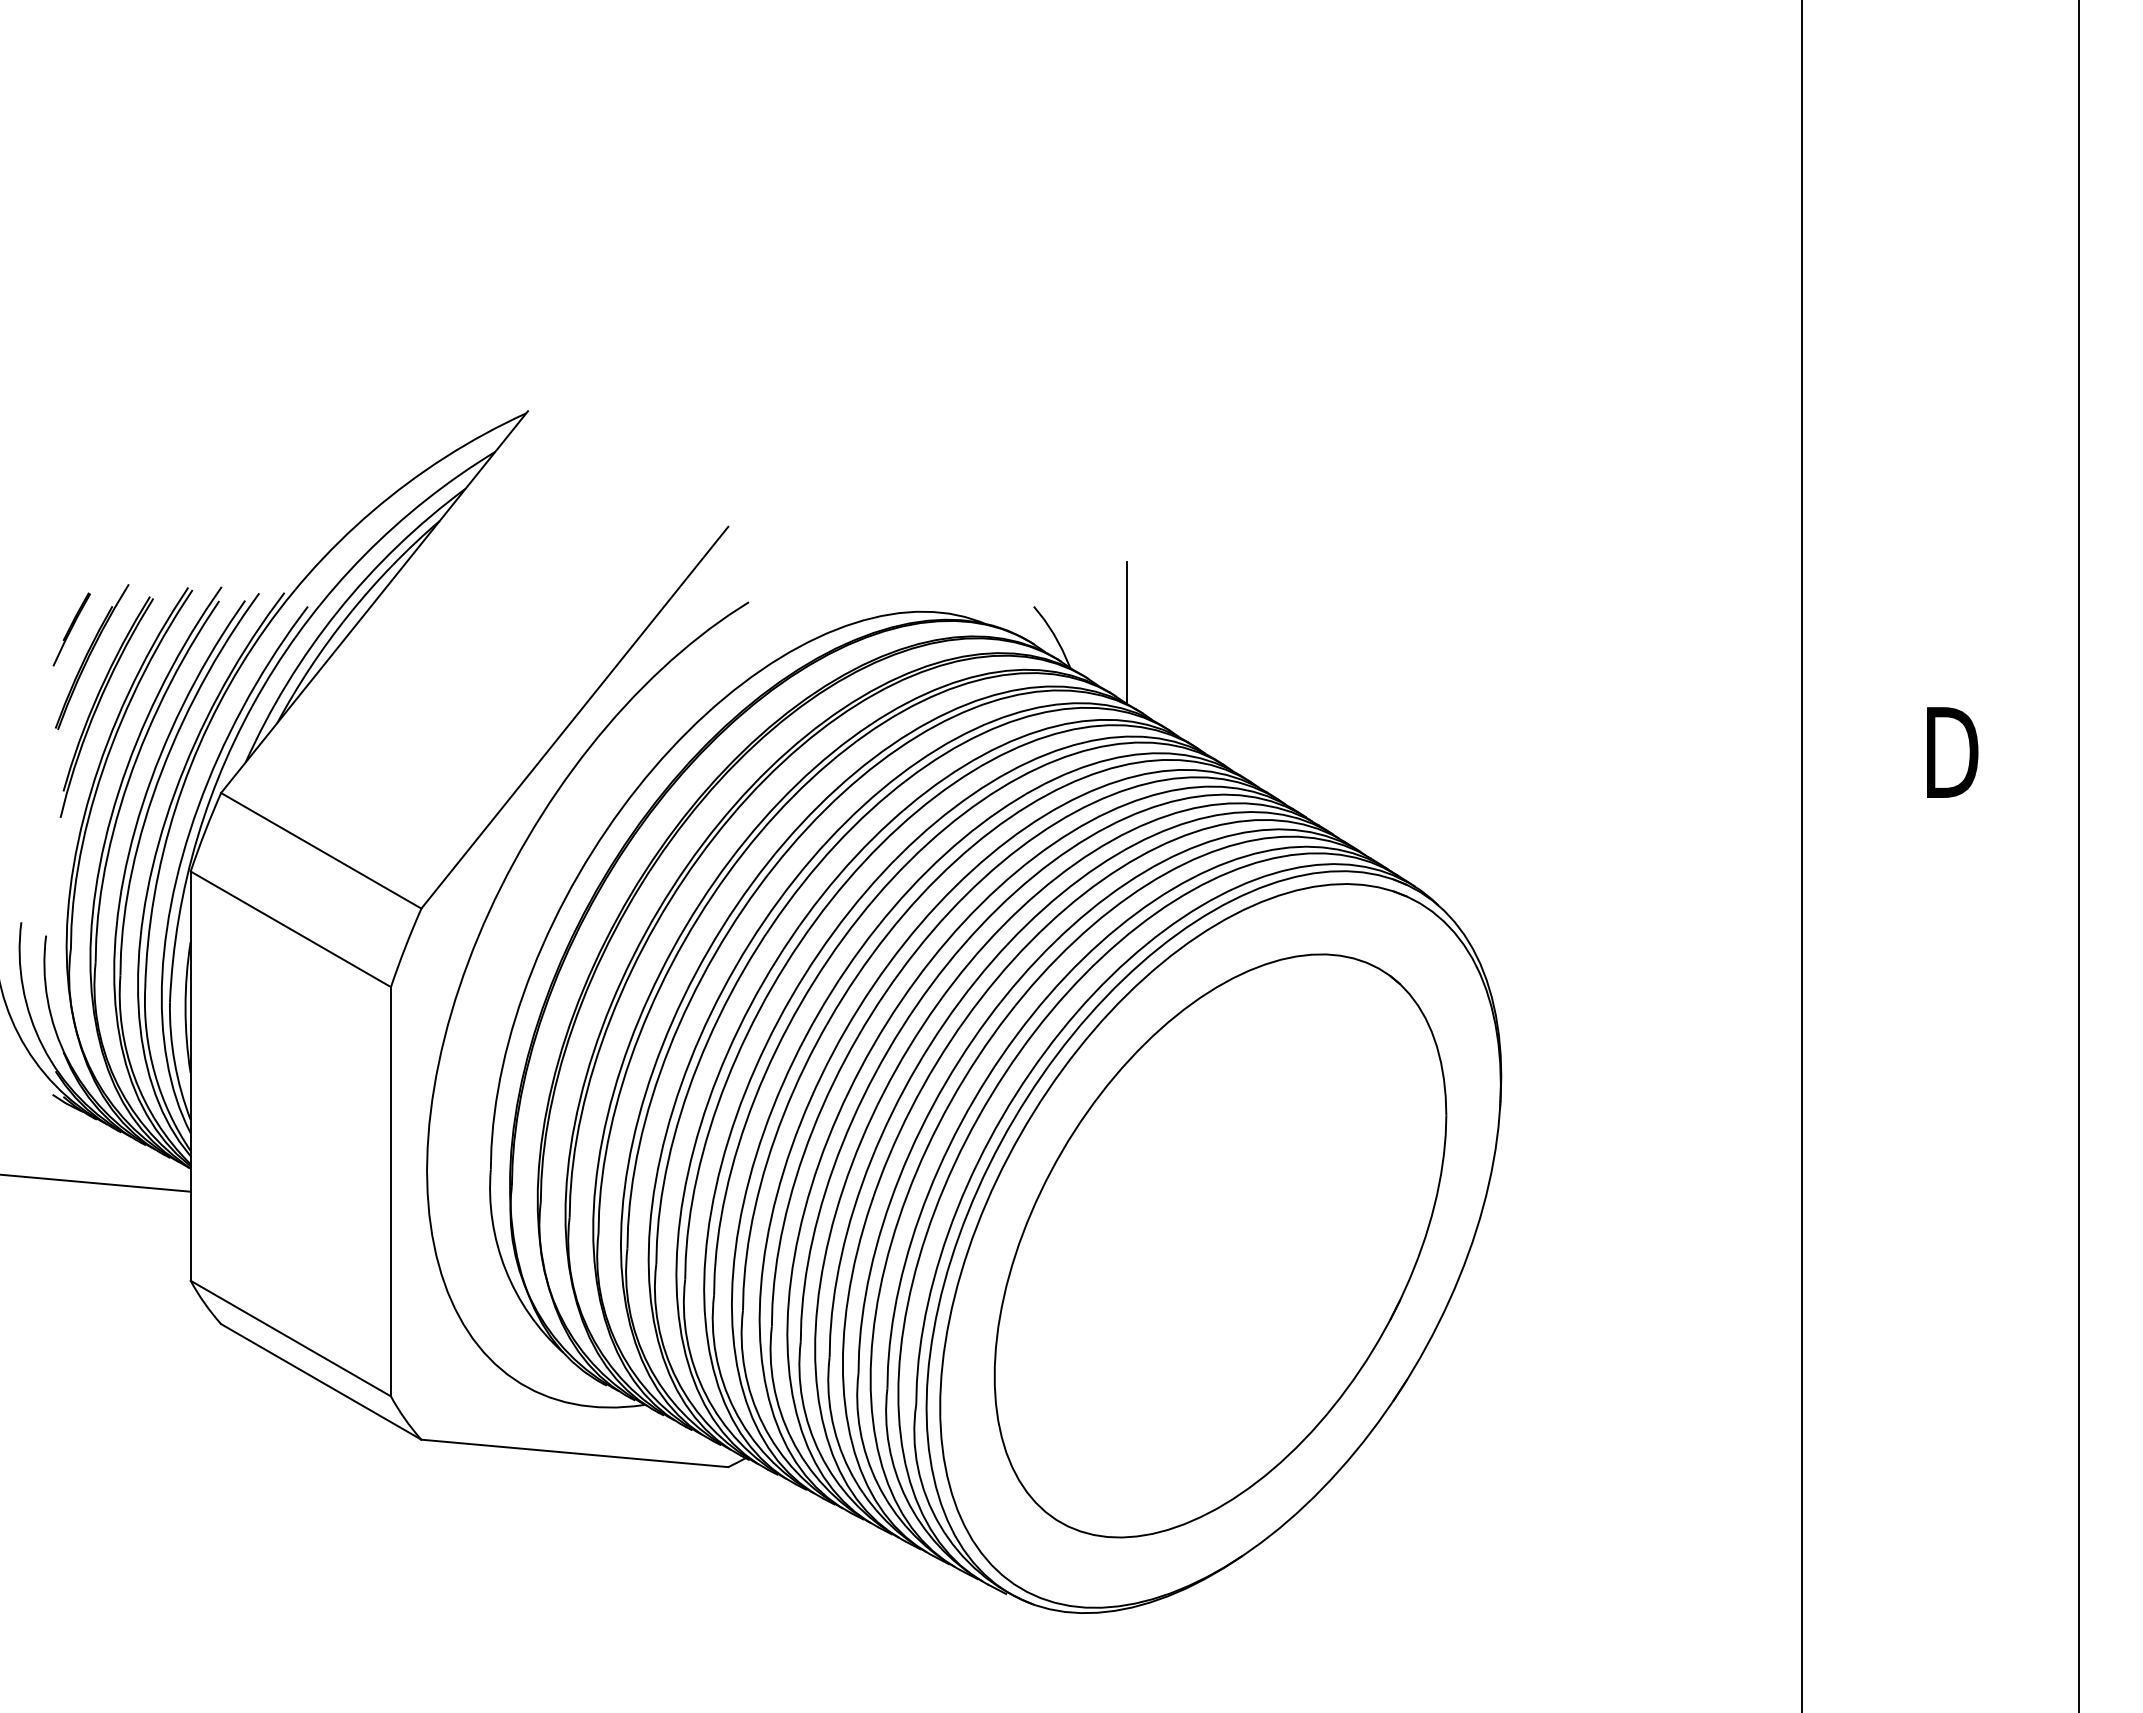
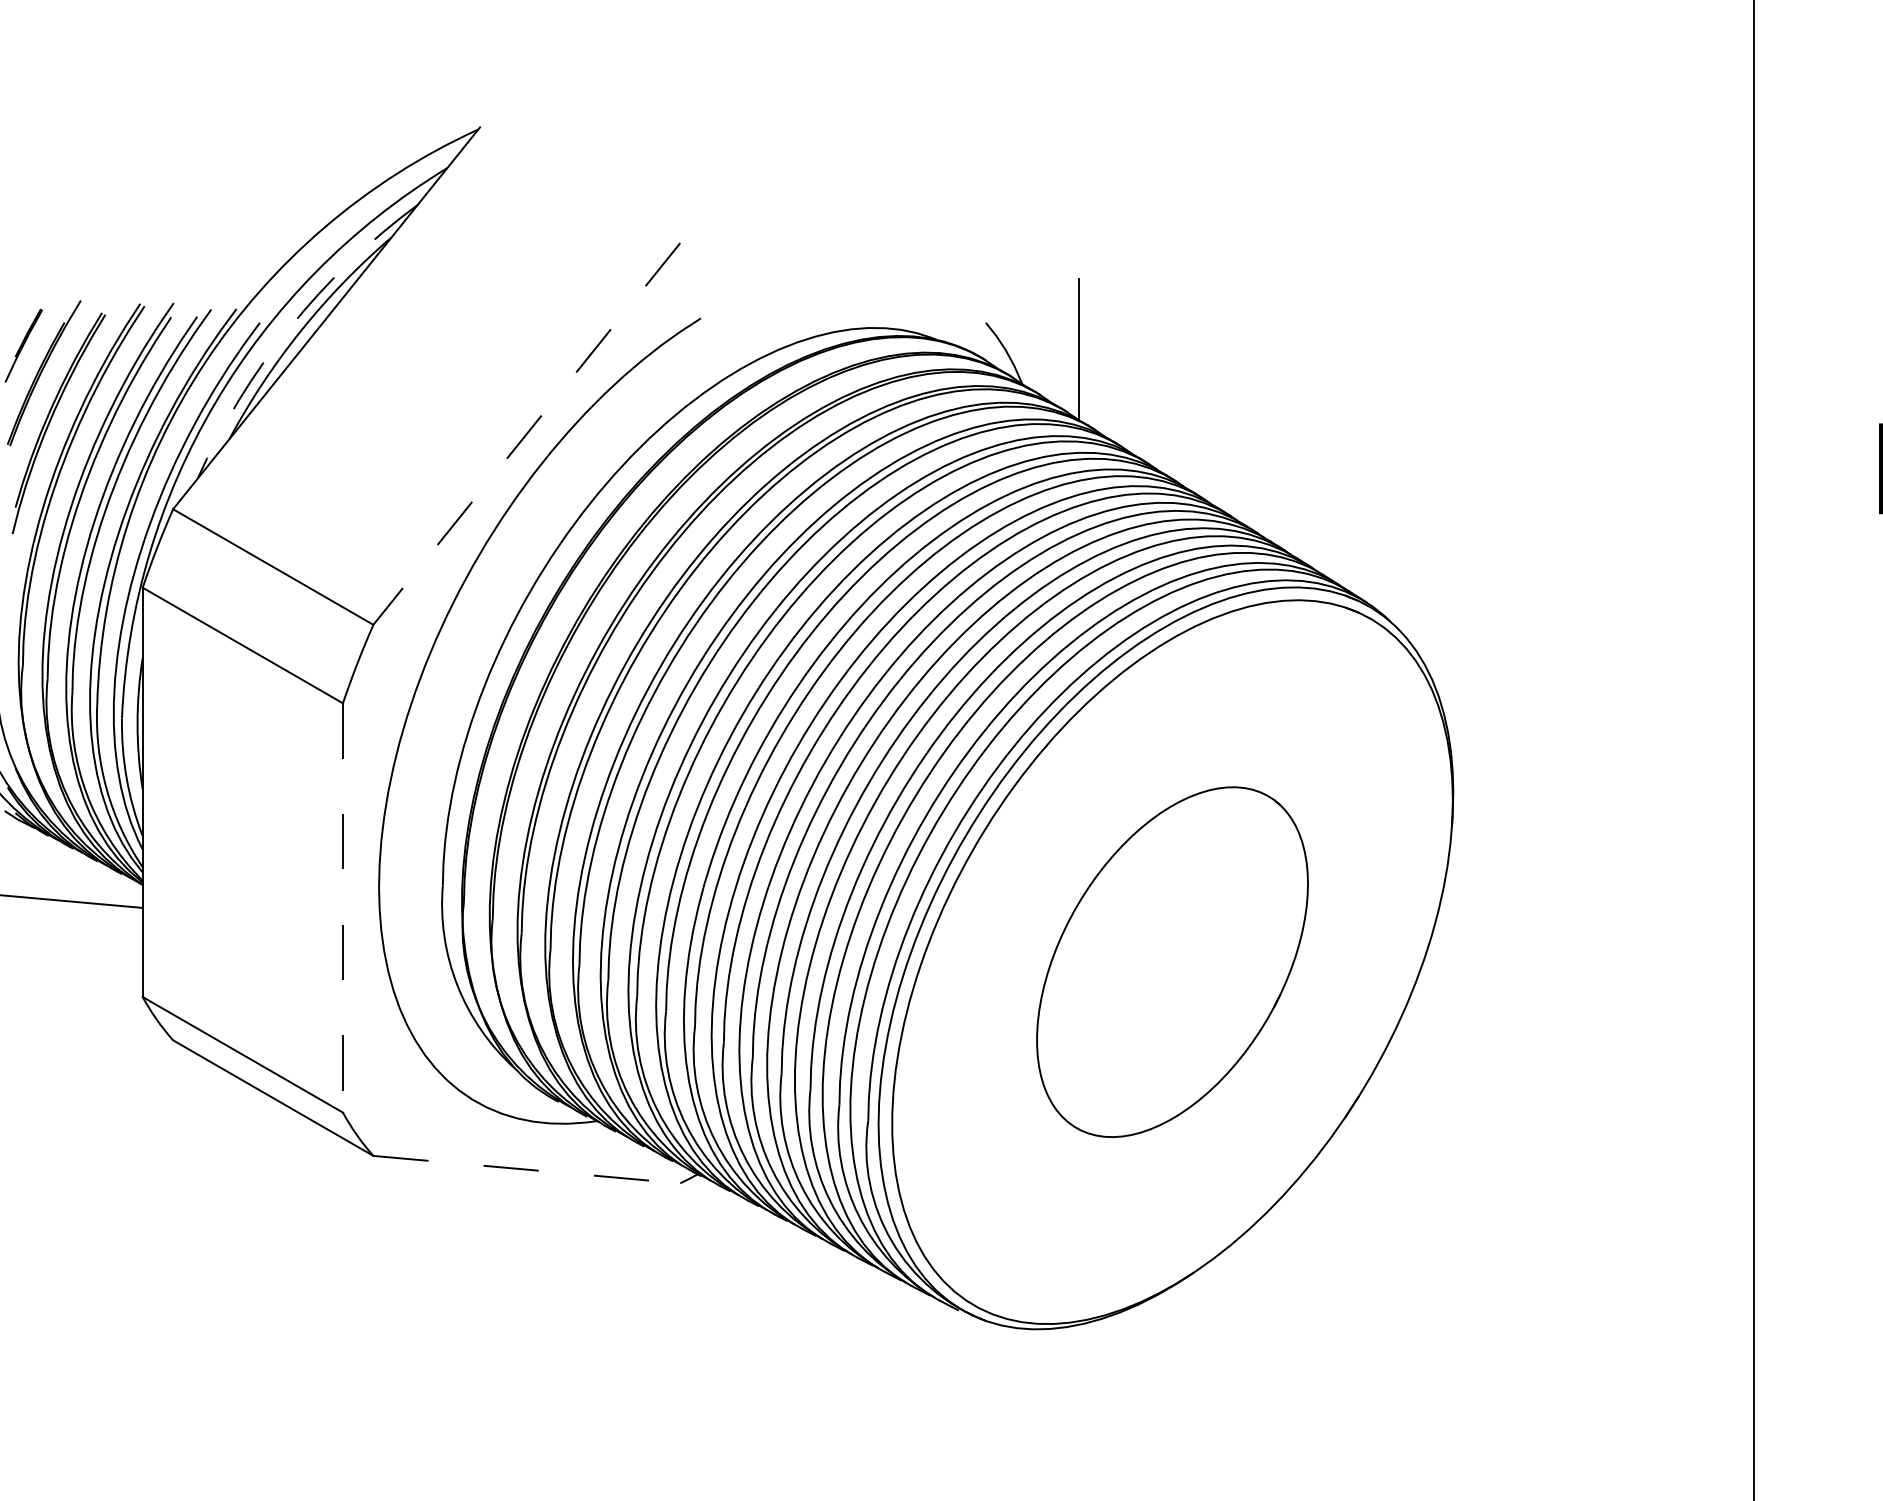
arc: (338, 611) -> (290, 327), solid -> dashed
line: (574, 717) -> (526, 433), solid -> dashed
line: (390, 1191) -> (342, 907), solid -> dashed
part: (1220, 1245) -> (1172, 961), size x0.6
line: (575, 1453) -> (527, 1169), solid -> dashed

